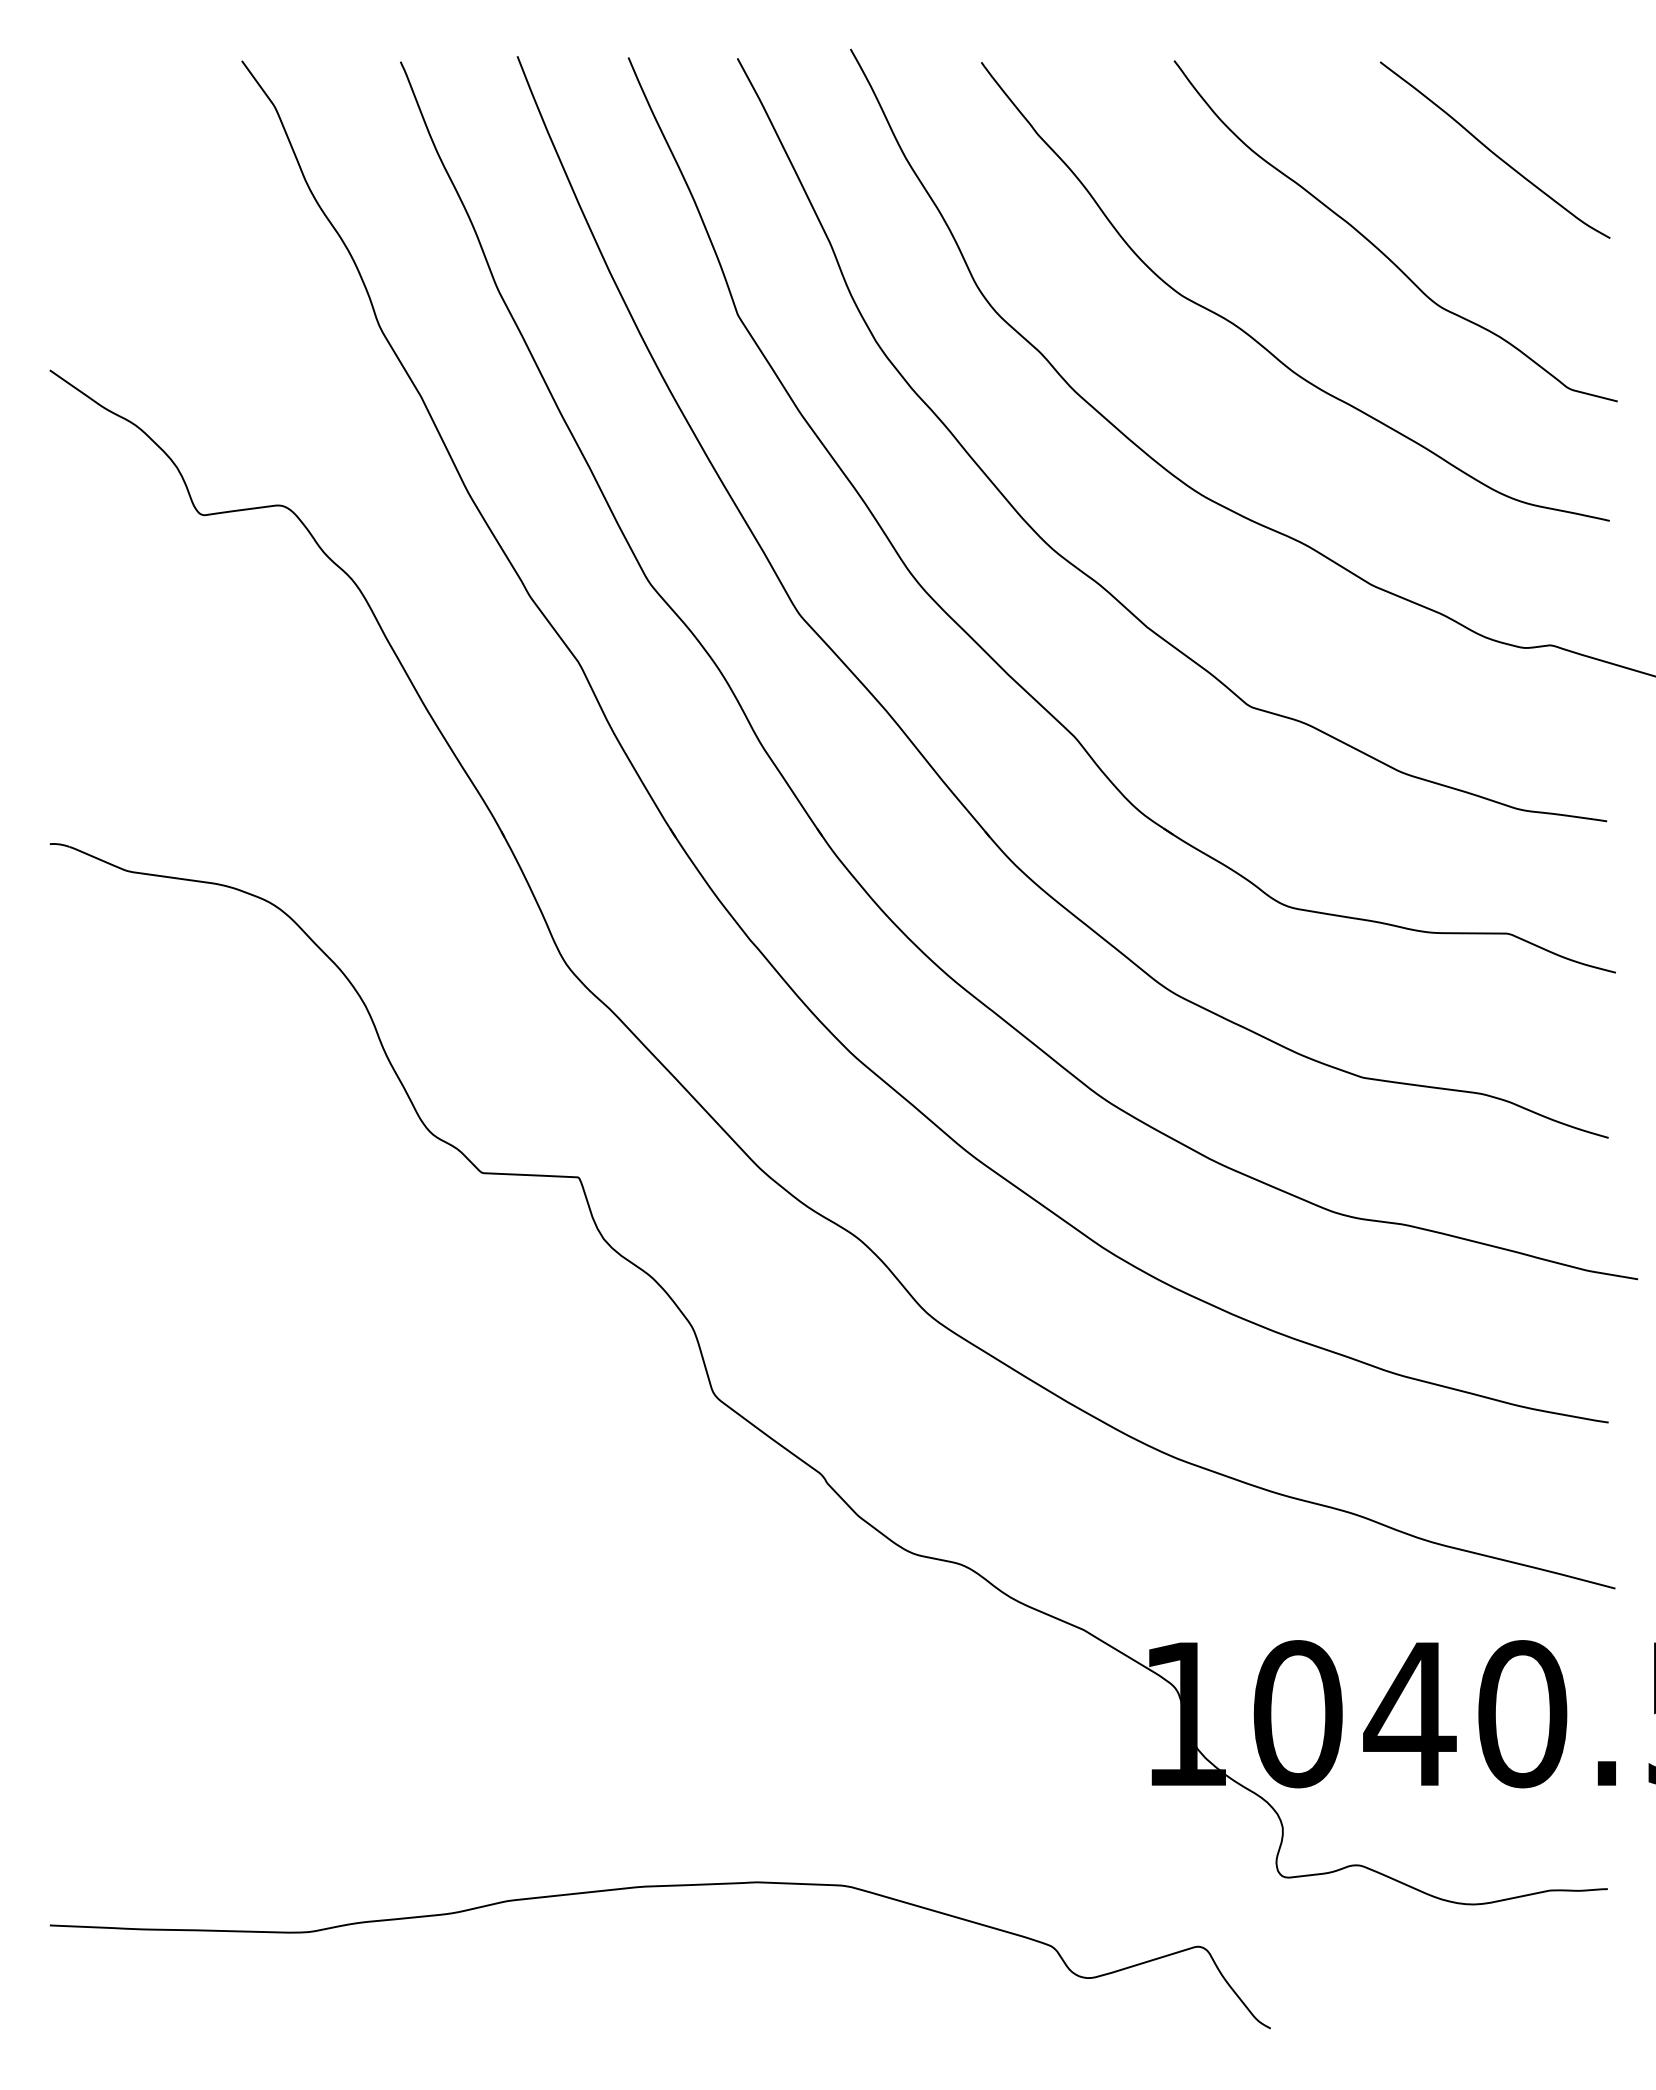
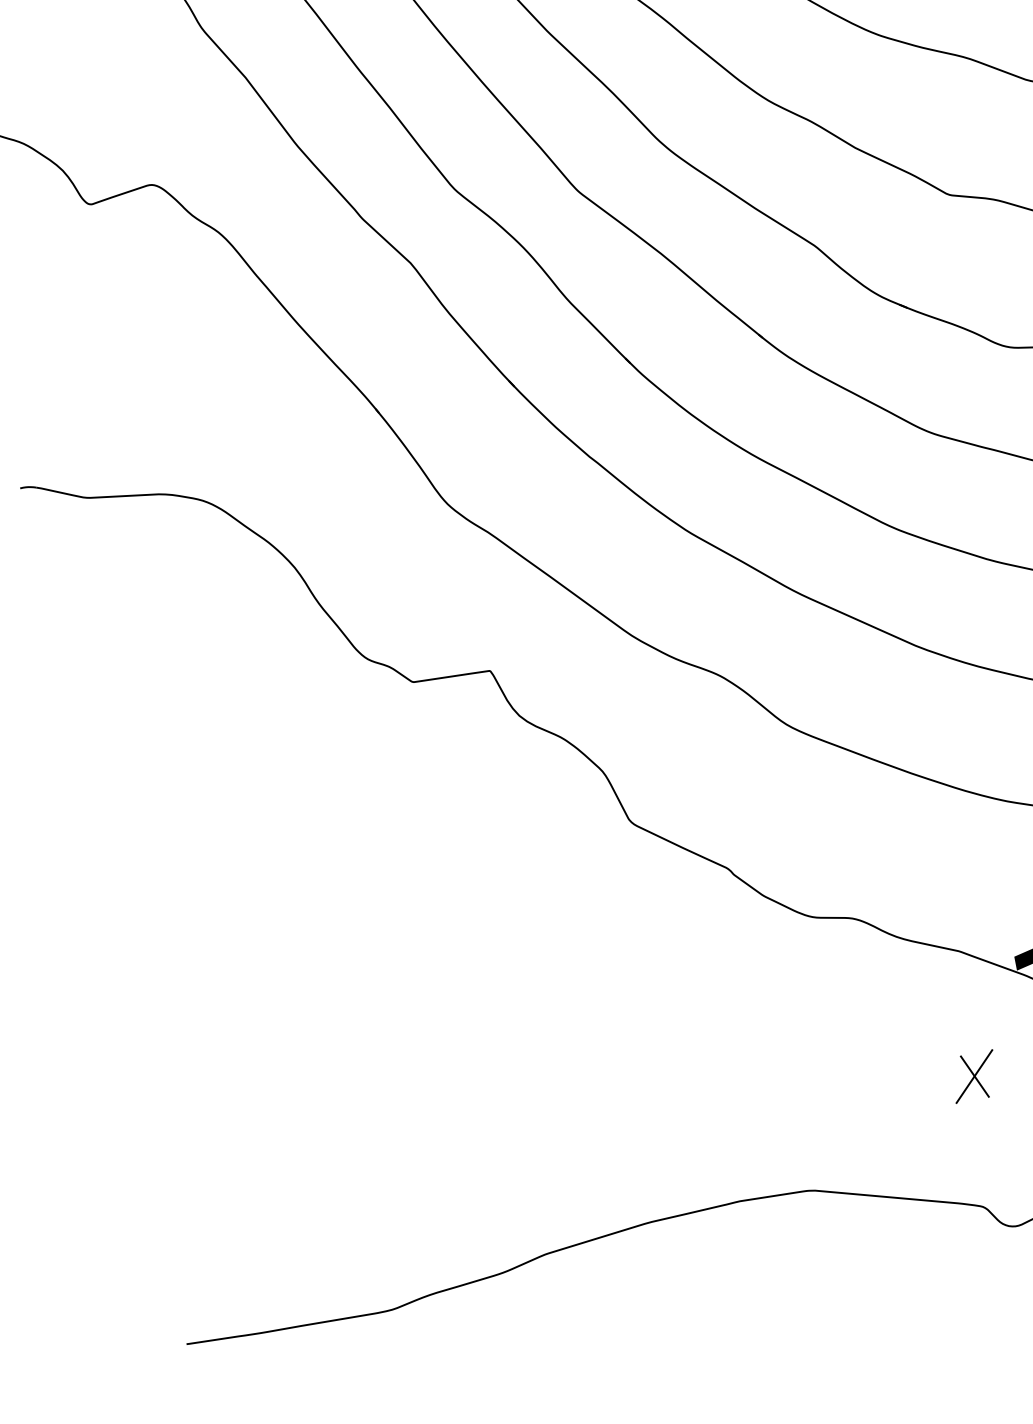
part: (1072, 1785) -> (974, 1076), added

